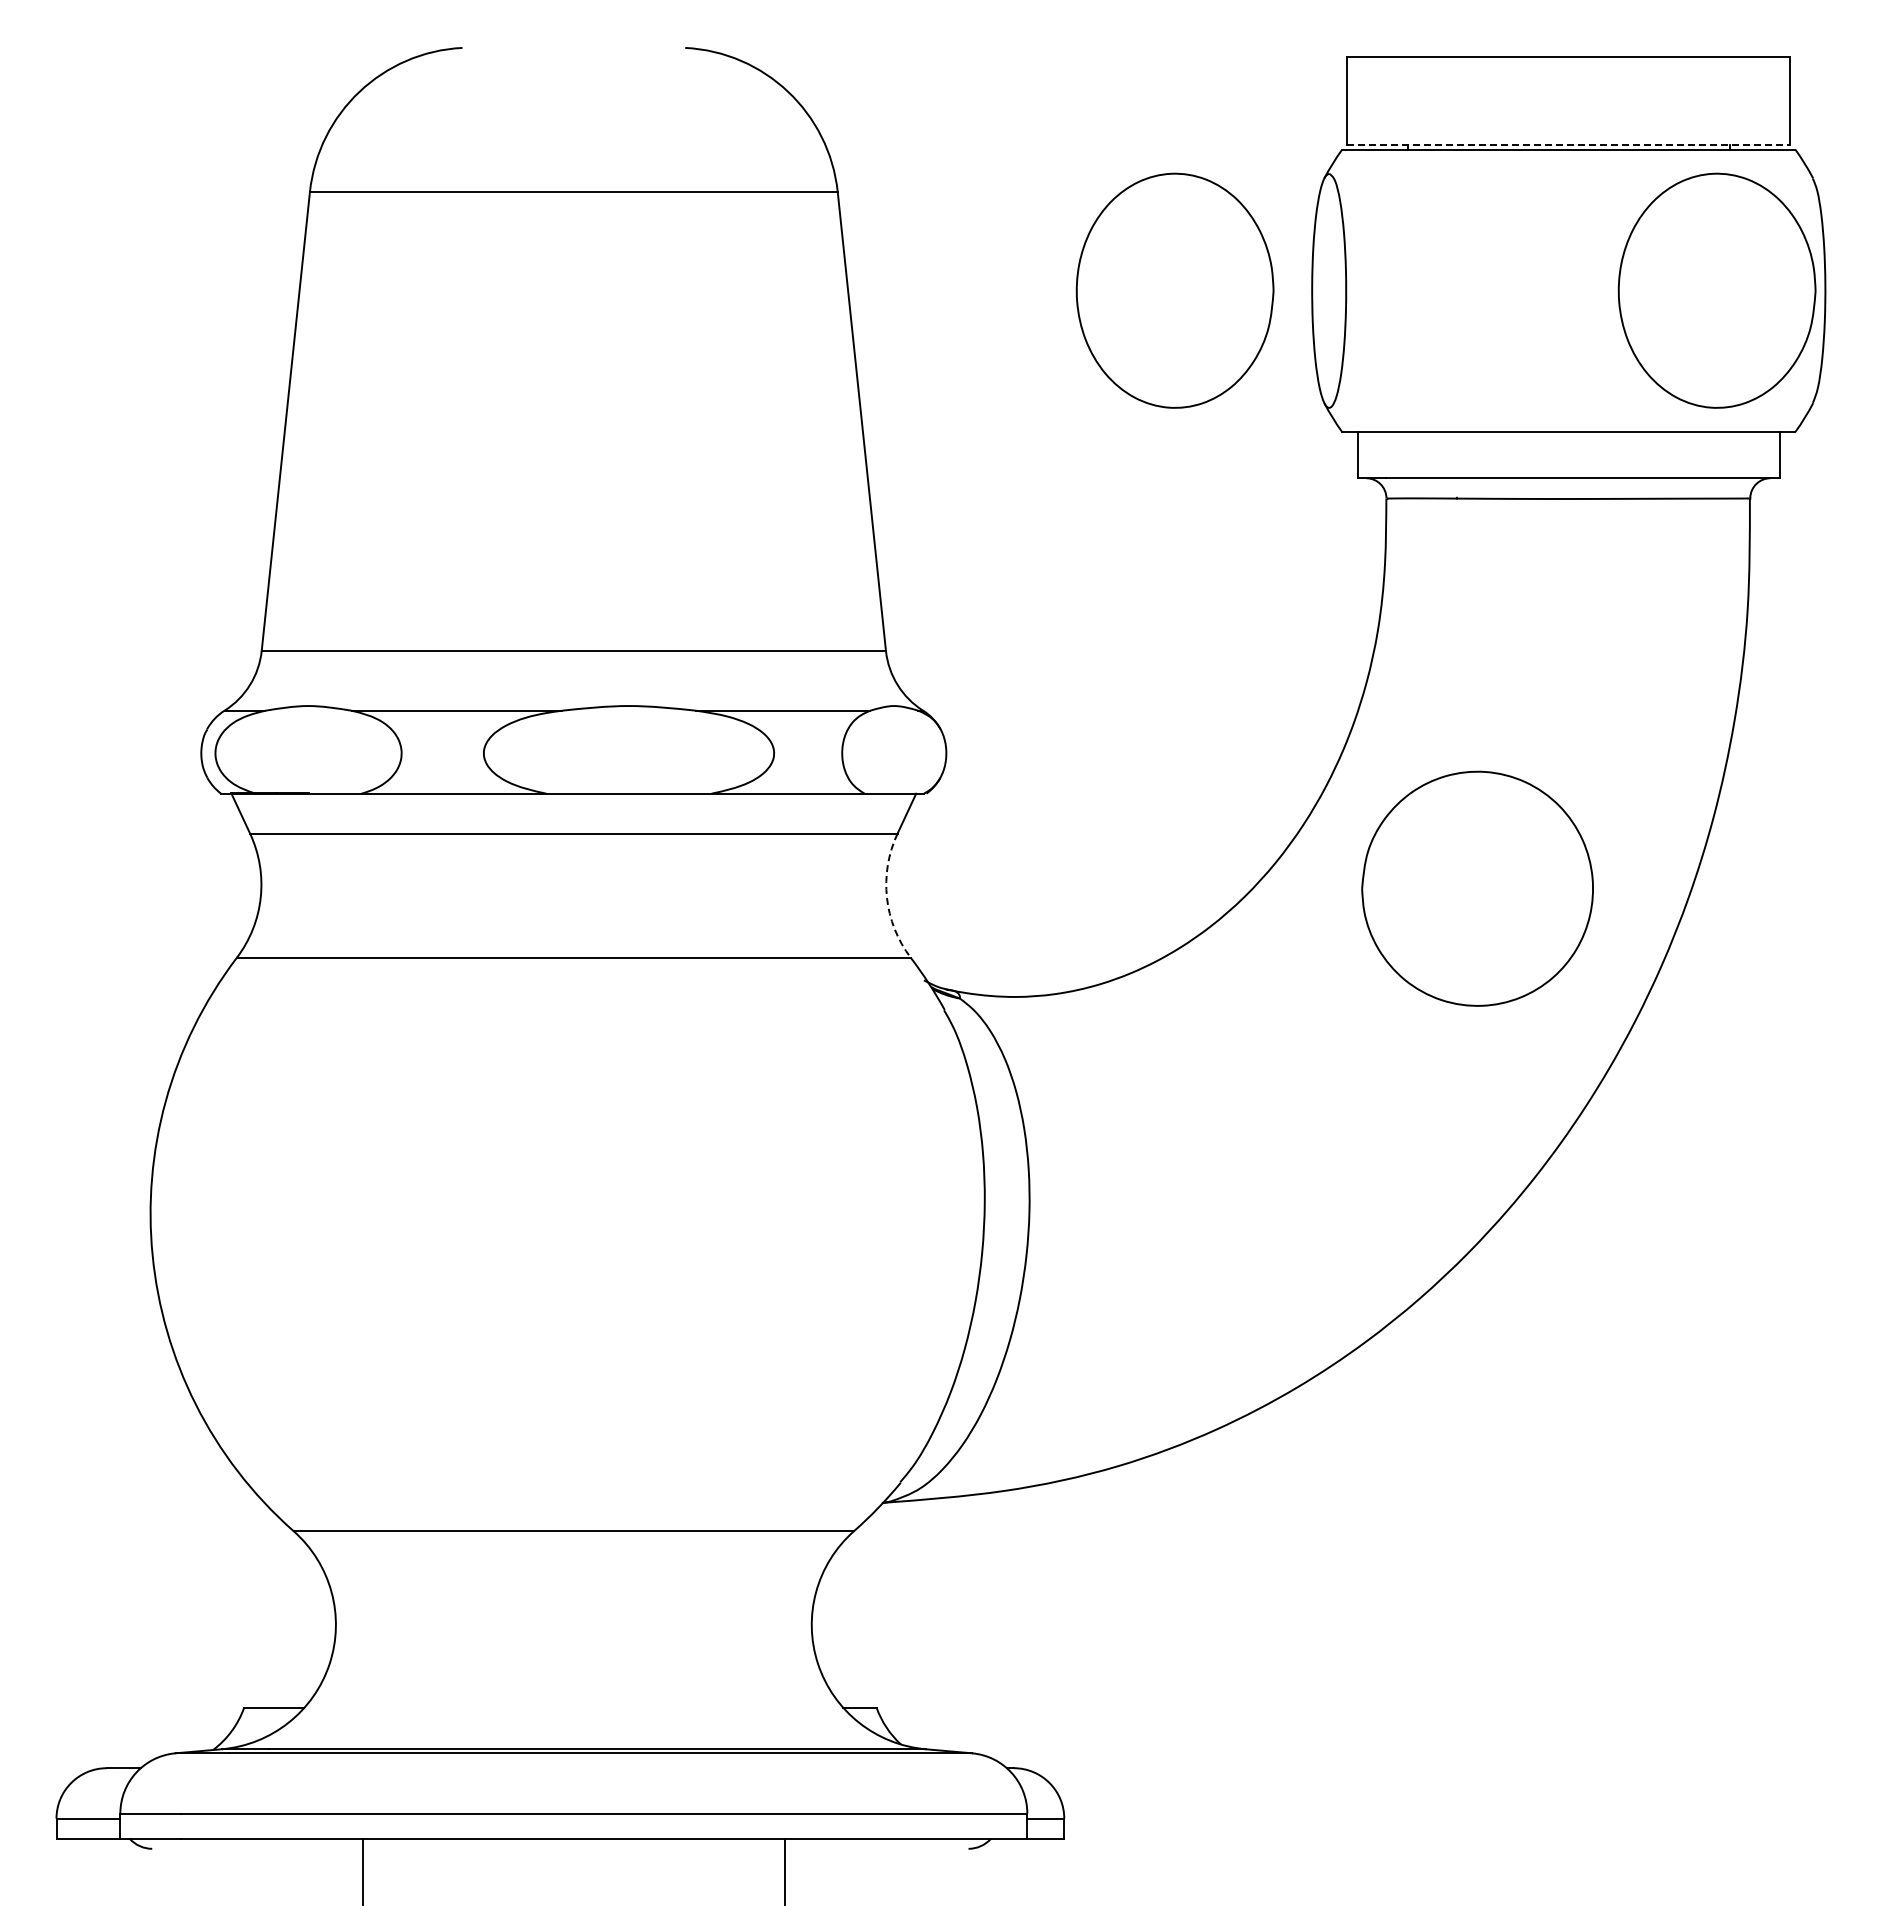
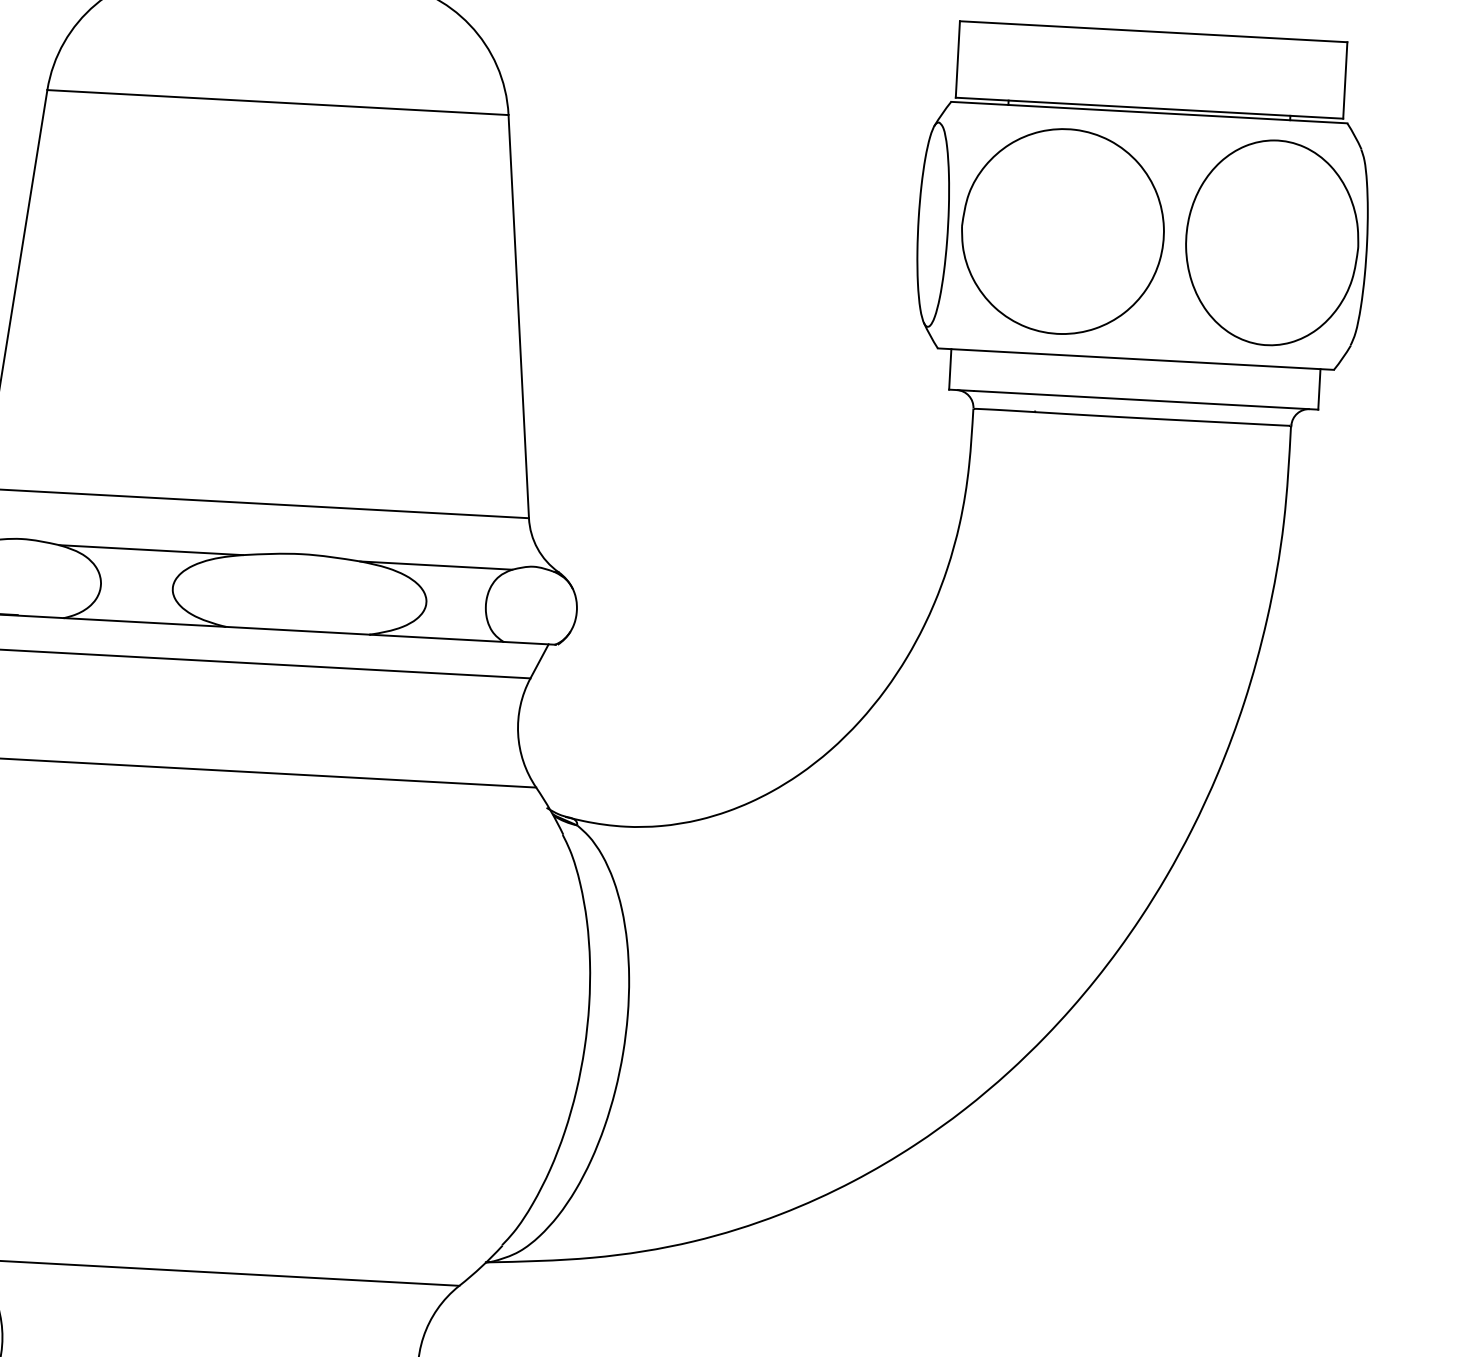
line: (1568, 144) -> (1149, 108), dashed -> solid
part: (1174, 290) -> (798, 216), removed
part: (1477, 888) -> (1062, 231), moved
arc: (886, 897) -> (517, 733), dashed -> solid

